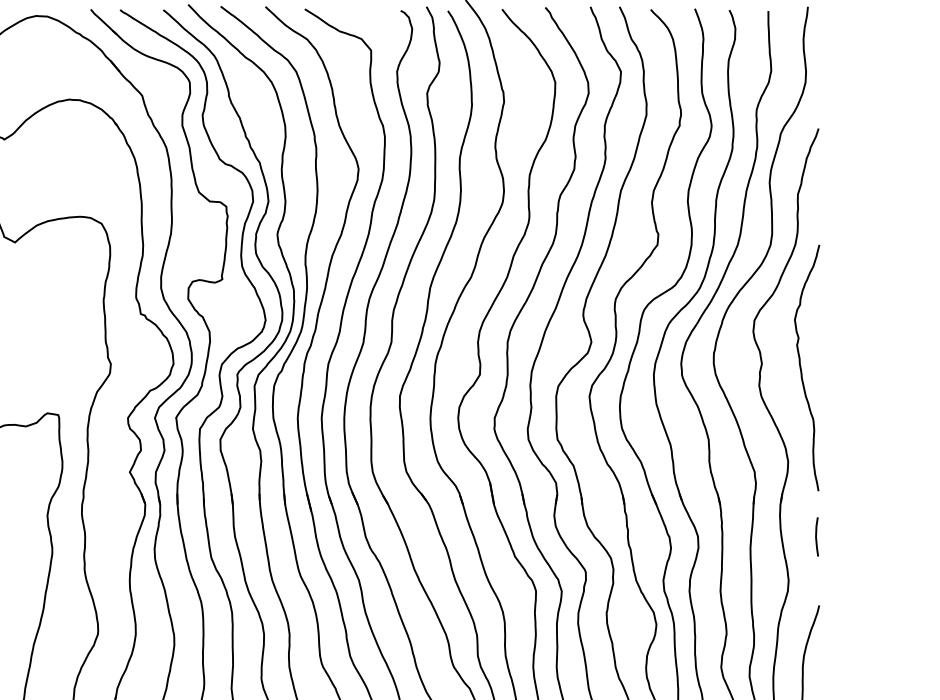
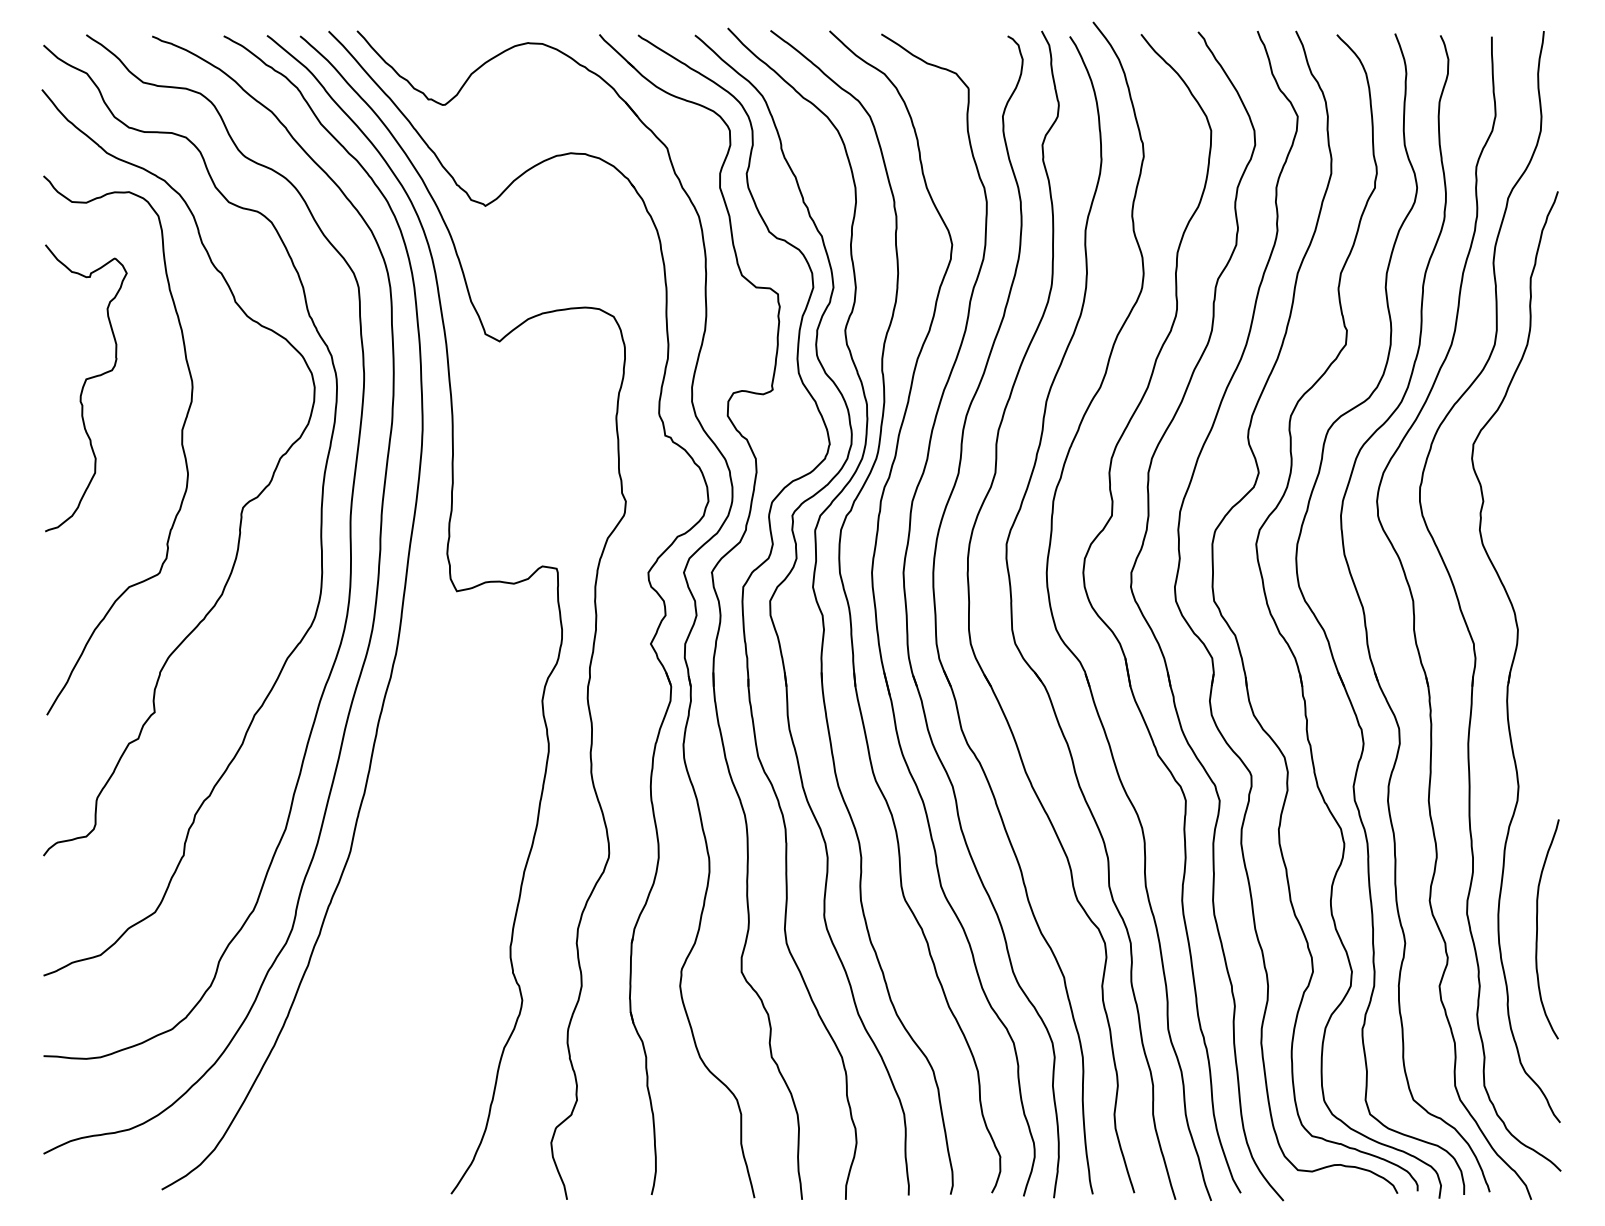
curve: (801, 367) -> (1535, 506), removed
line: (816, 536) -> (1555, 728), removed

